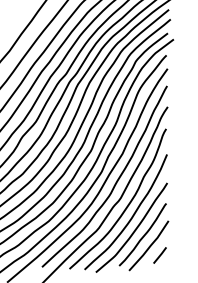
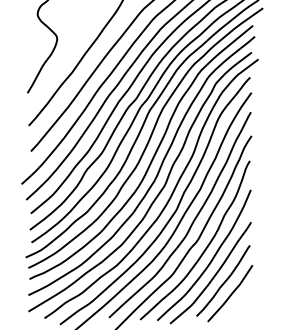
line: (159, 255) -> (242, 304), removed

